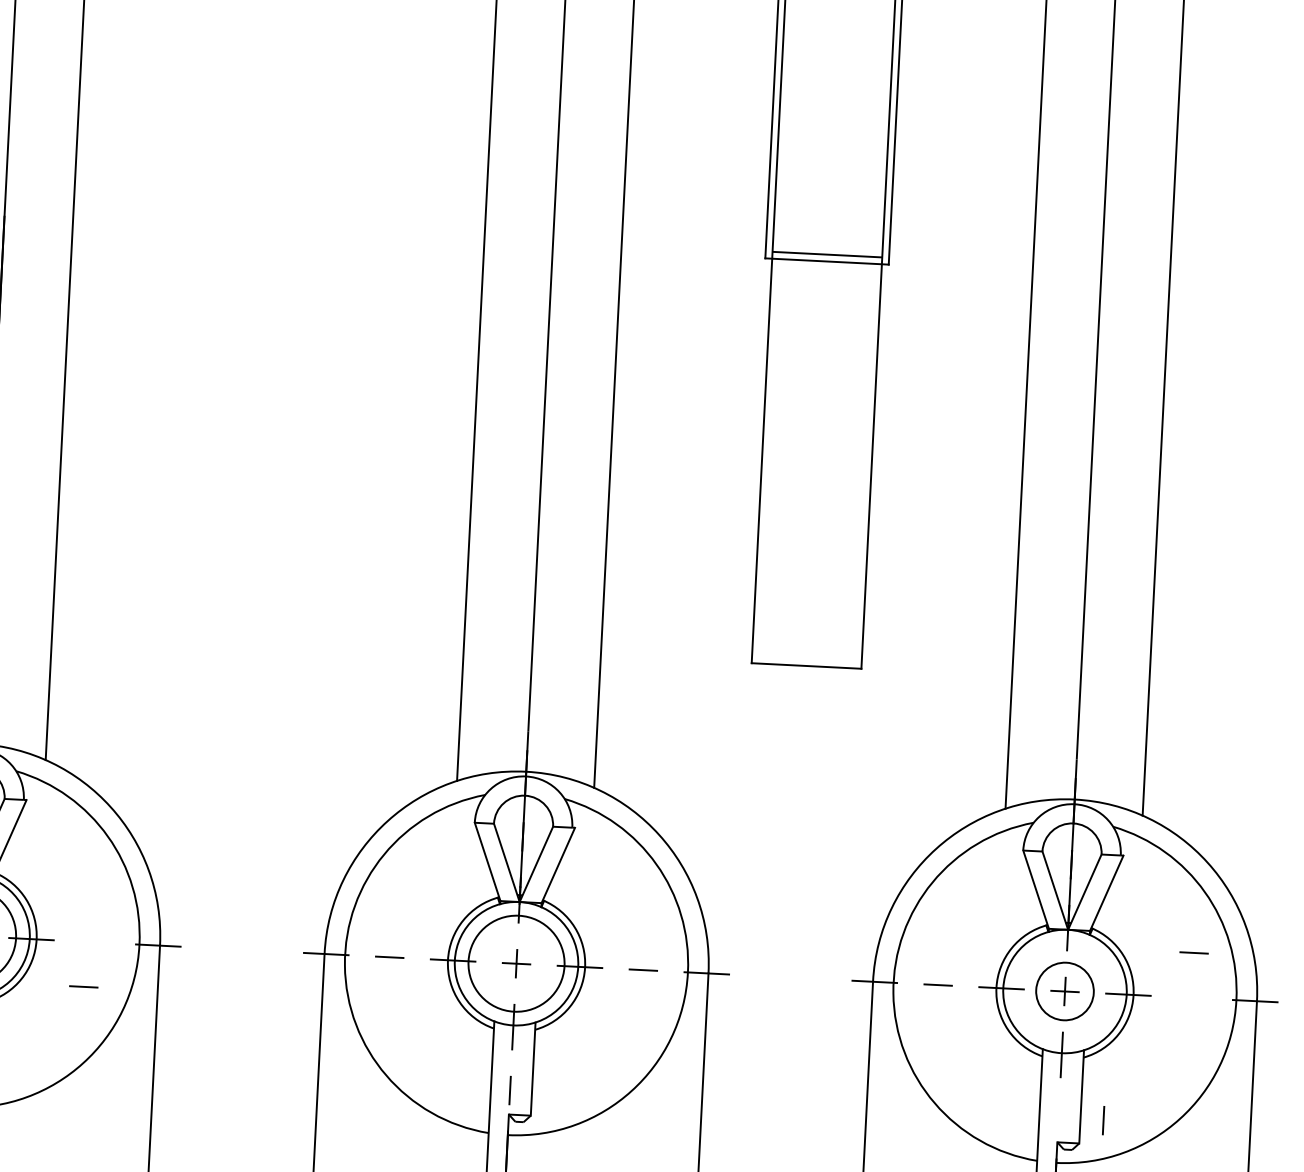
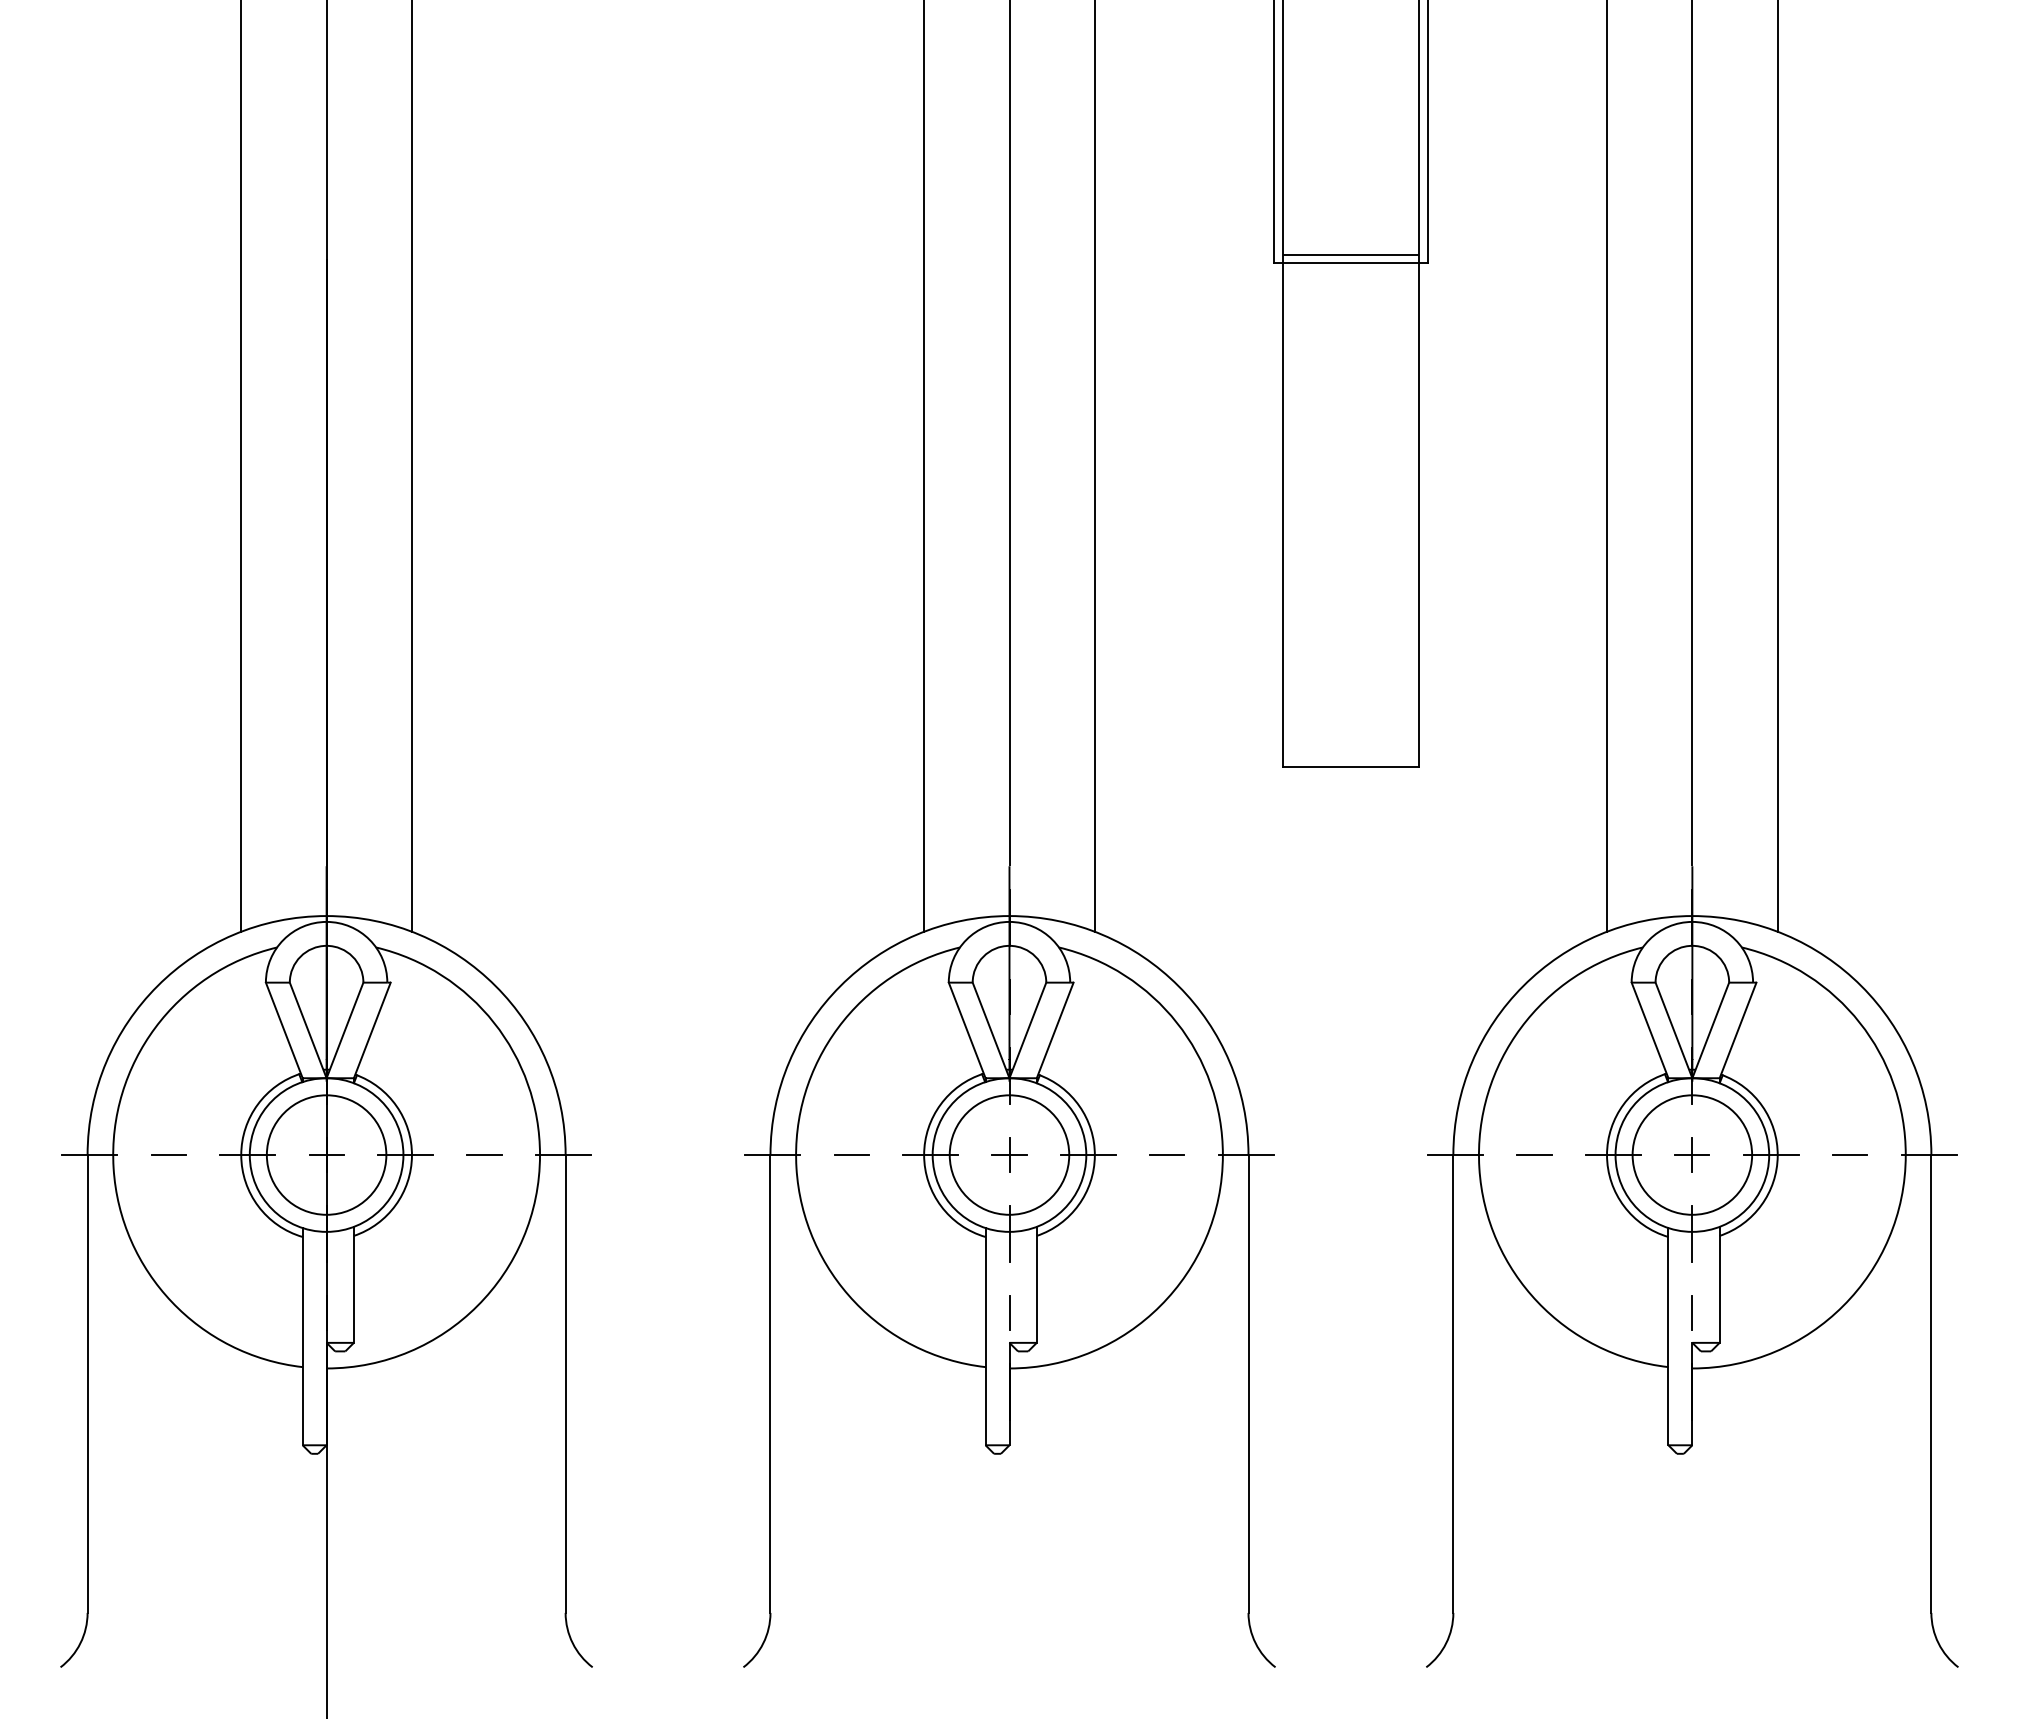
line: (1193, 952) -> (1849, 1154), moved
line: (83, 986) -> (484, 1154), moved
circle: (1065, 991) -> (1692, 1154), size x1.67
line: (1102, 1120) -> (1691, 1312), moved

